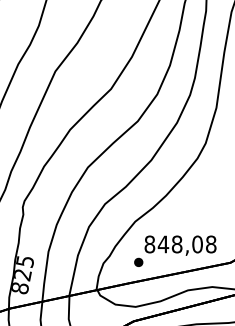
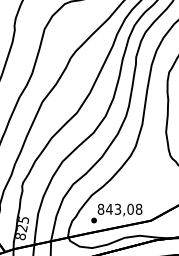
text: (176, 244) -> (117, 209), 848,08 -> 843,08

